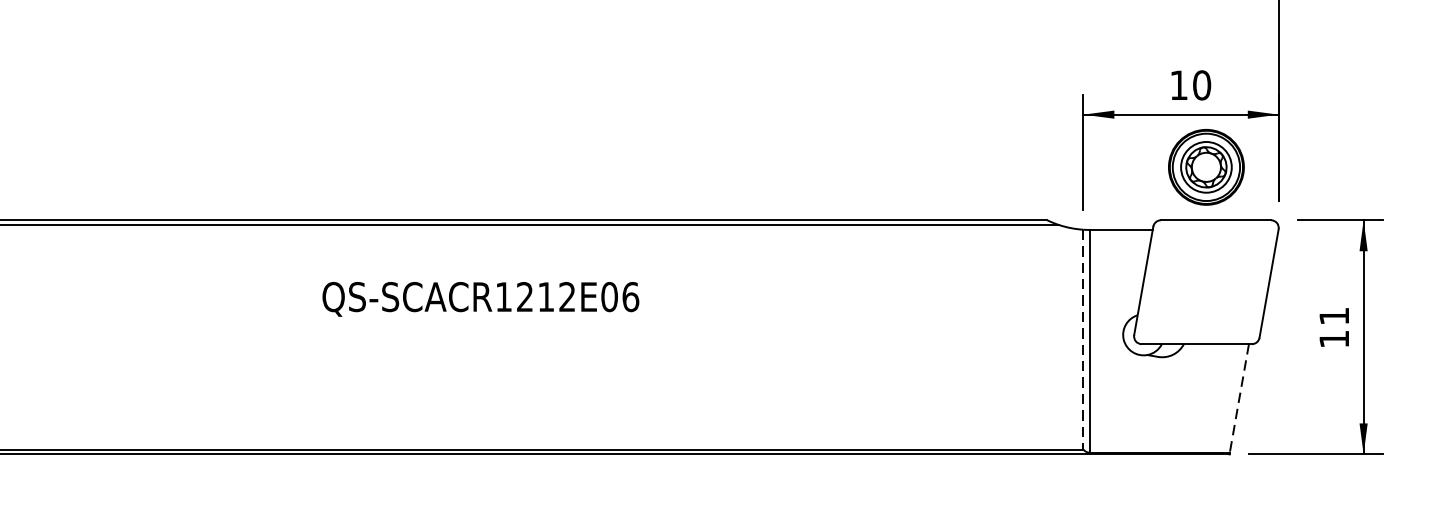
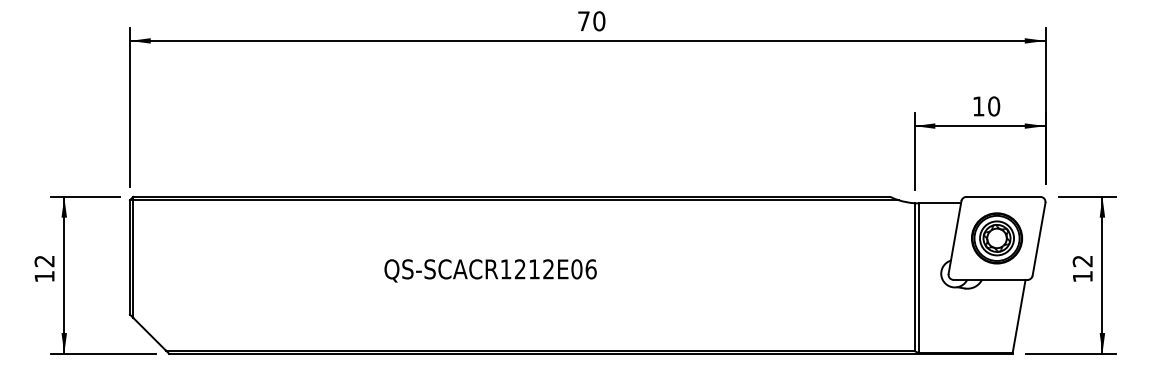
part: (1207, 167) -> (997, 238), moved
text: (480, 298) -> (490, 270), moved
text: (1333, 316) -> (1082, 261), 11 -> 12
line: (1083, 339) -> (914, 276), dashed -> solid
line: (1239, 398) -> (1019, 316), dashed -> solid

